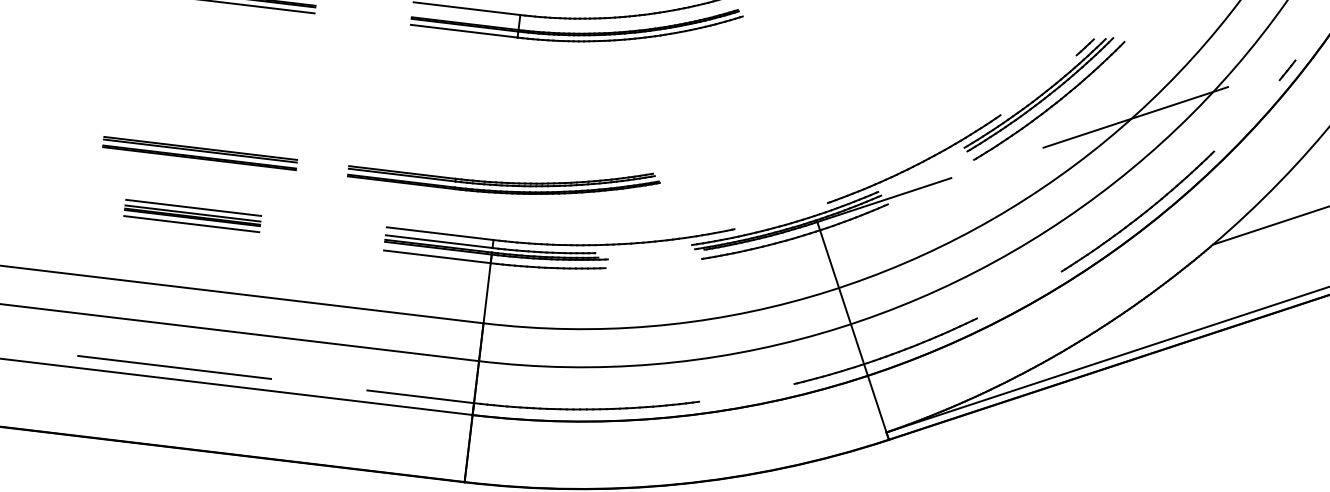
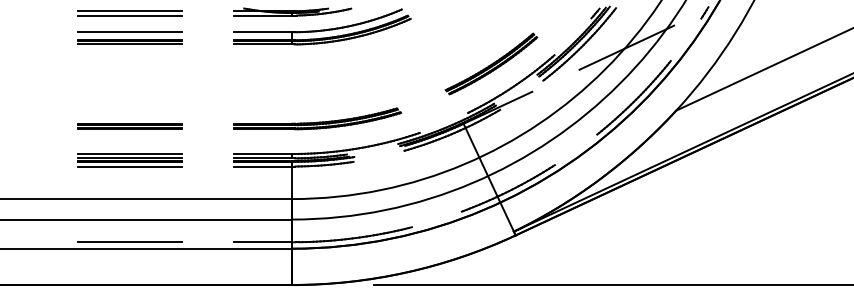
part: (882, 116) -> (491, 63), added
part: (504, 174) -> (317, 118), moved
part: (191, 216) -> (129, 160), size x1.43

